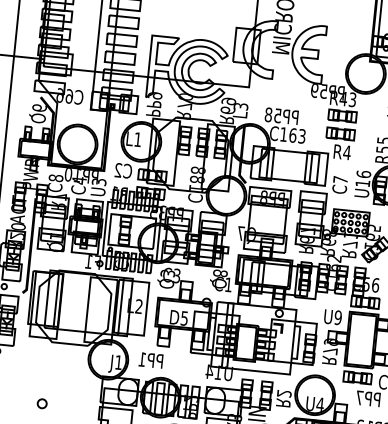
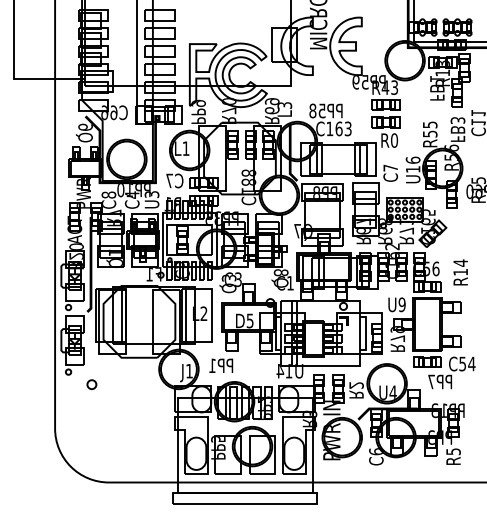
text: (347, 152) -> (394, 140), R4 -> R0
text: (118, 169) -> (169, 180), C2 -> C7
circle: (41, 403) -> (91, 384), moved

